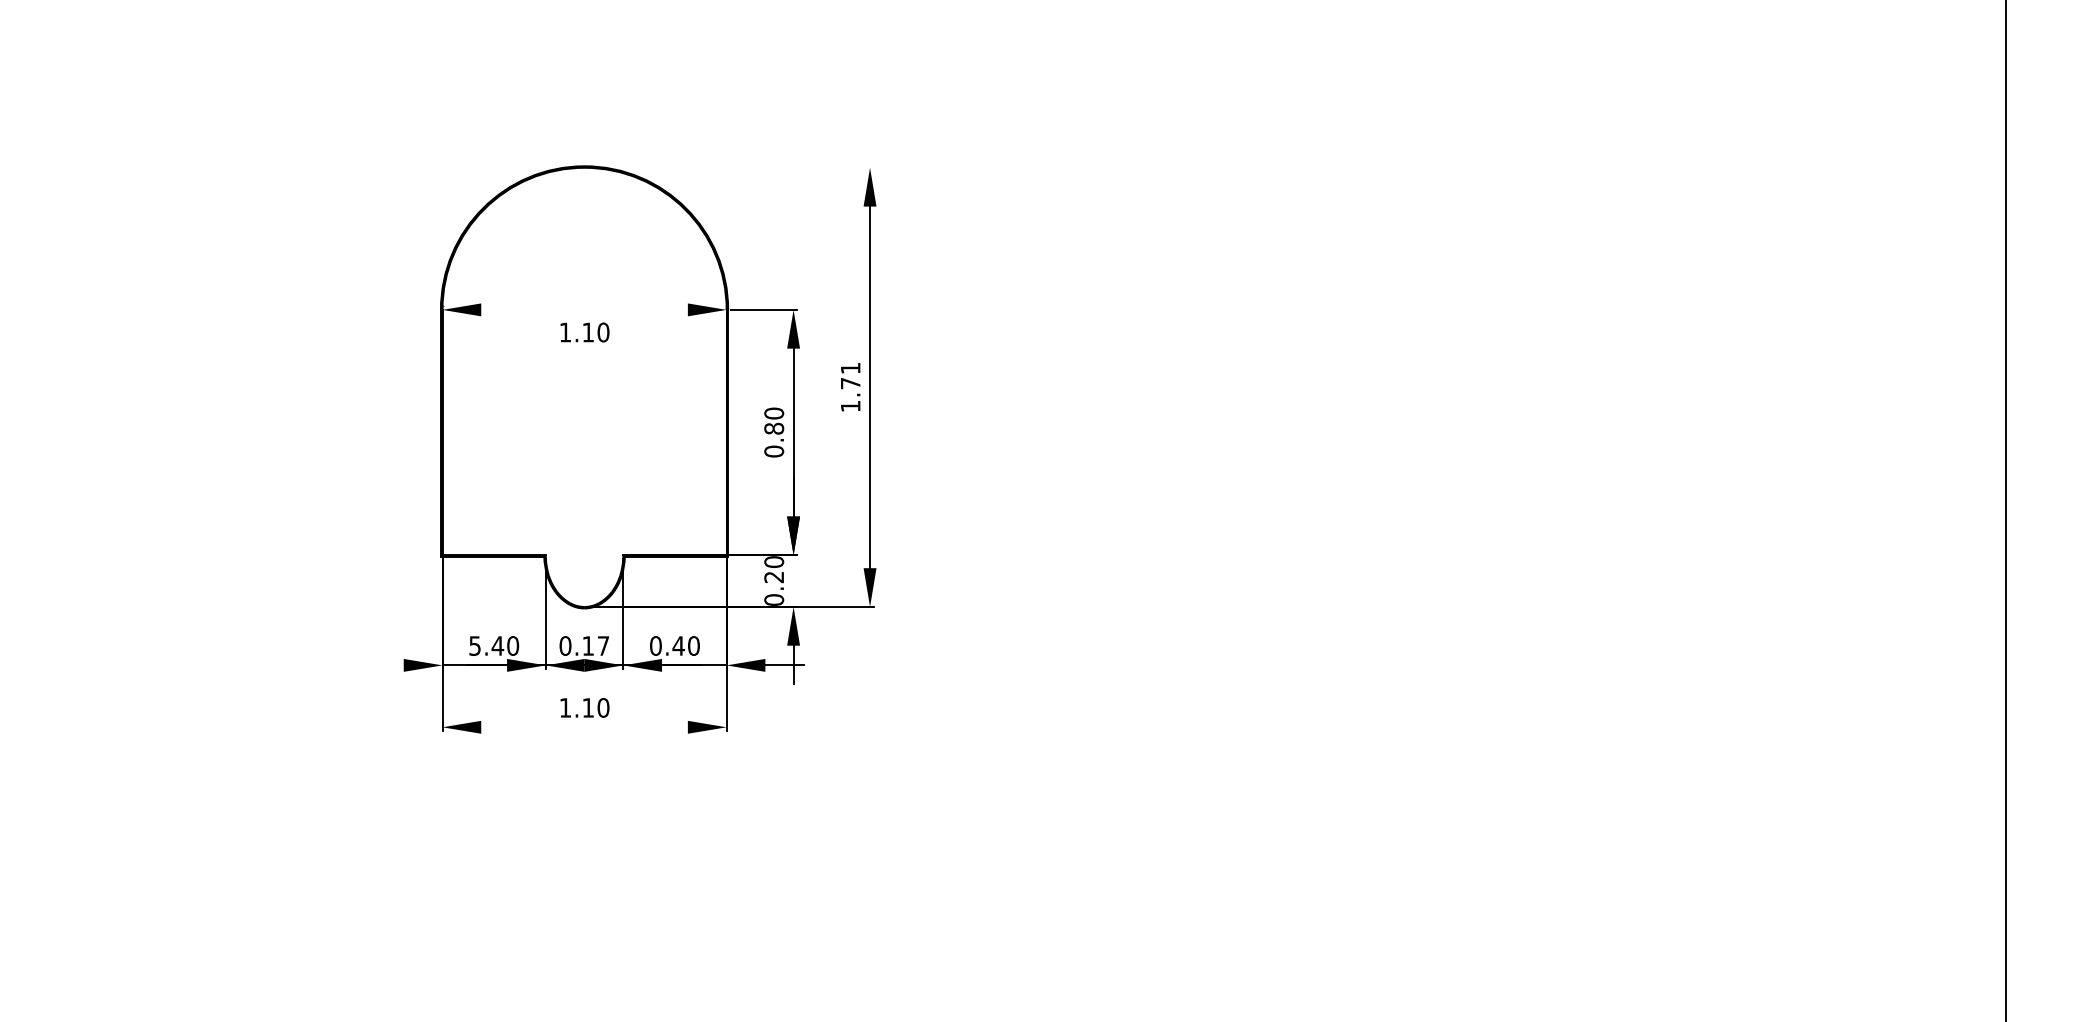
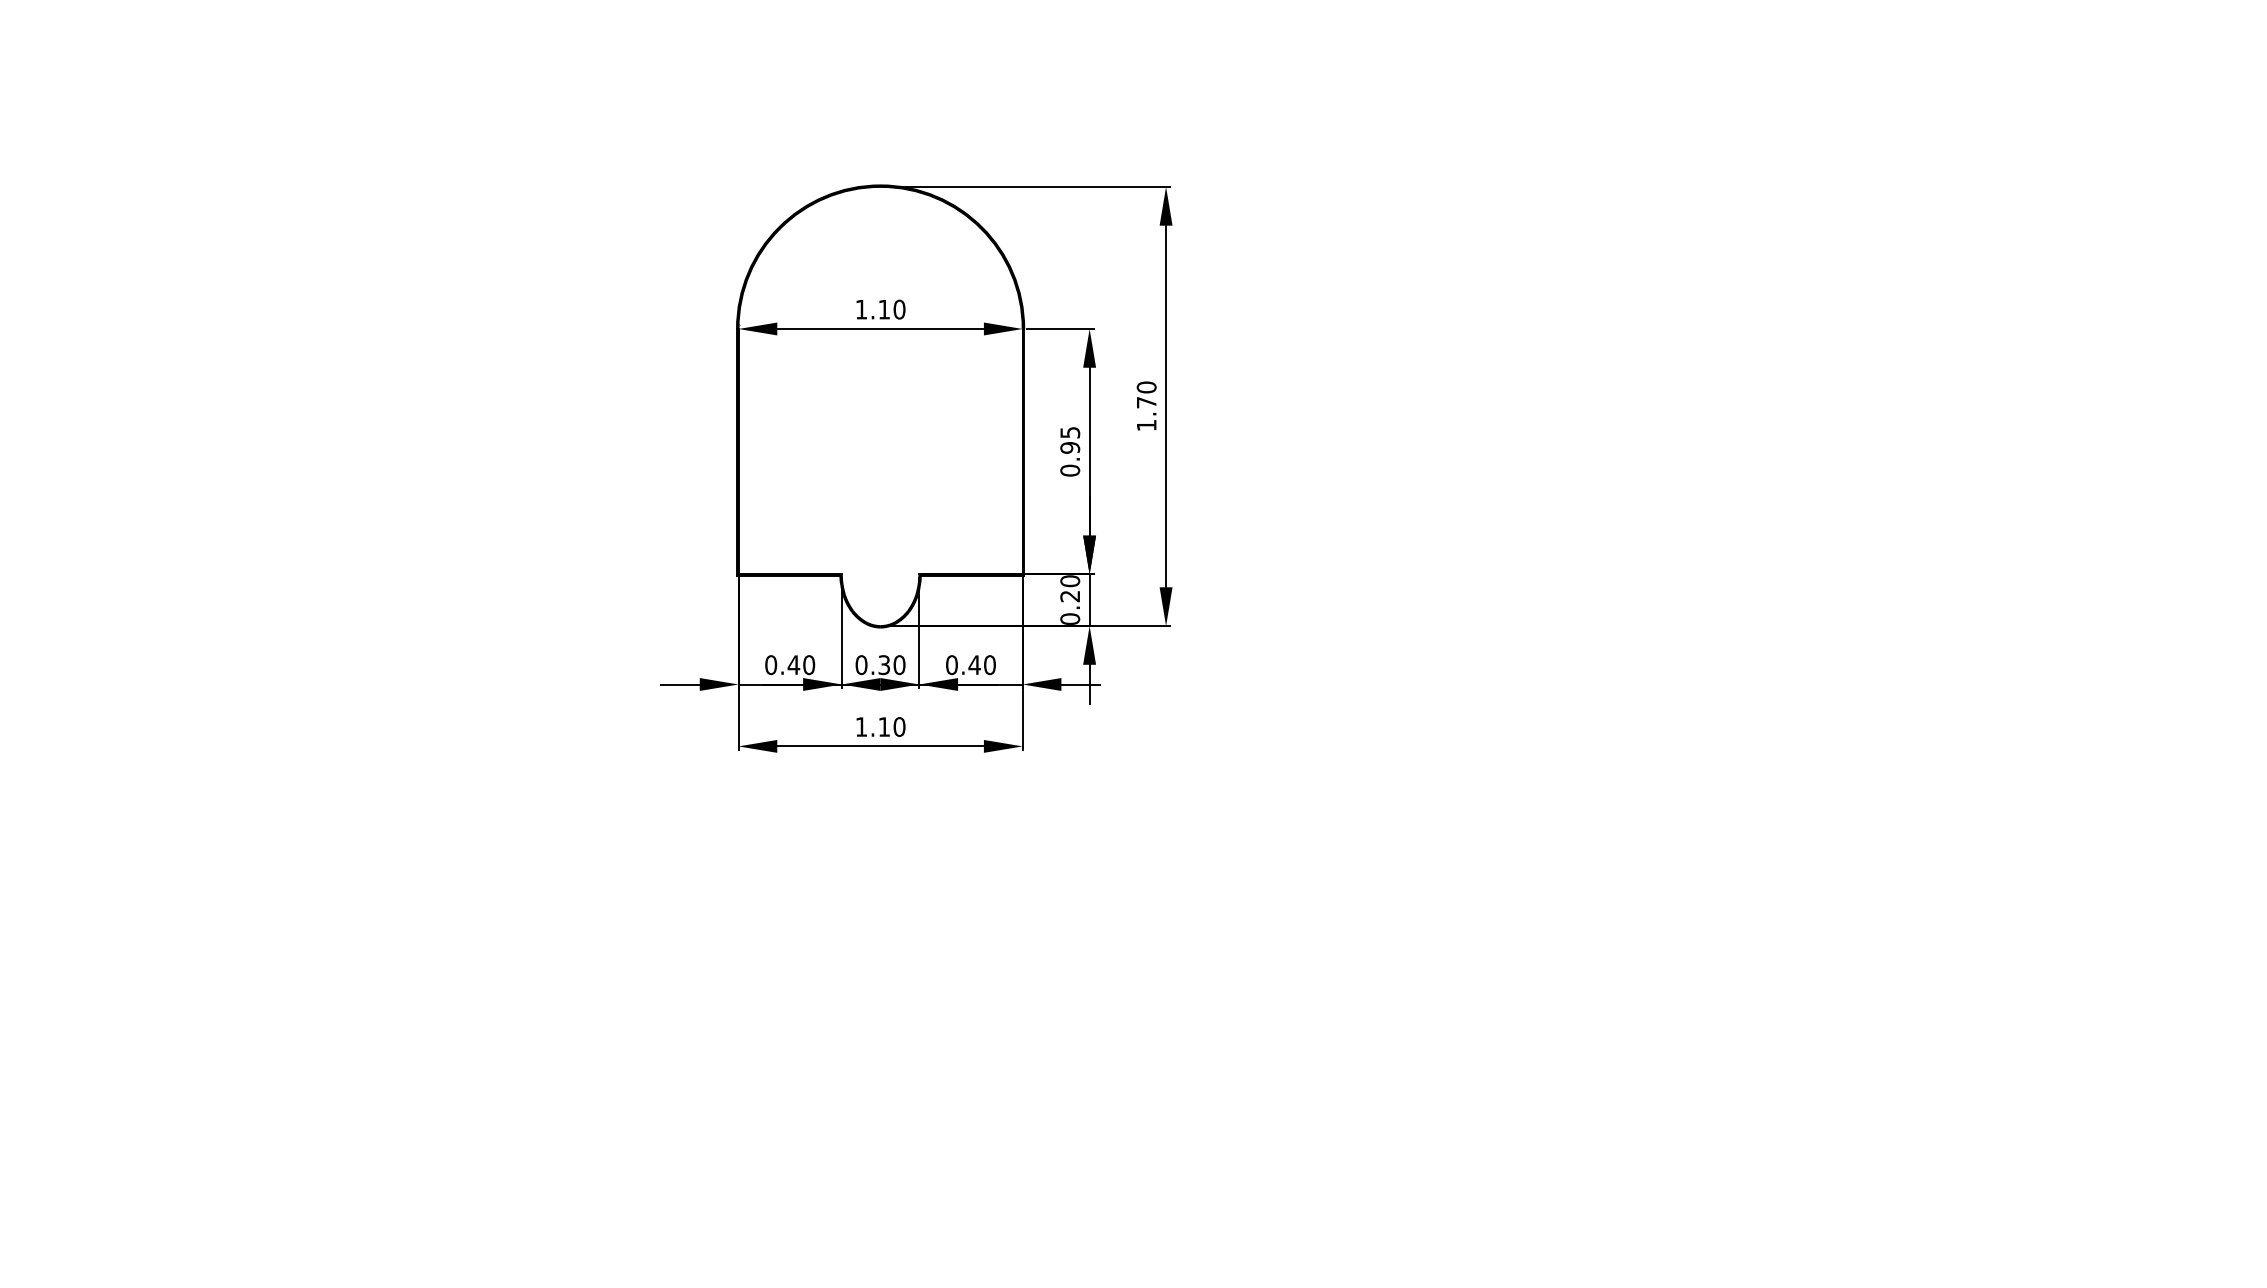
line: (730, 167) -> (1026, 186), added
line: (584, 310) -> (880, 329), added
text: (584, 332) -> (880, 309), moved
text: (850, 368) -> (1146, 387), 1.71 -> 1.70
text: (774, 420) -> (1070, 439), 0.80 -> 0.95
line: (793, 581) -> (1089, 600), added
text: (475, 646) -> (771, 665), 5.40 -> 0.40
text: (595, 646) -> (891, 665), 0.17 -> 0.30
line: (384, 665) -> (680, 684), added
line: (584, 727) -> (880, 746), added

